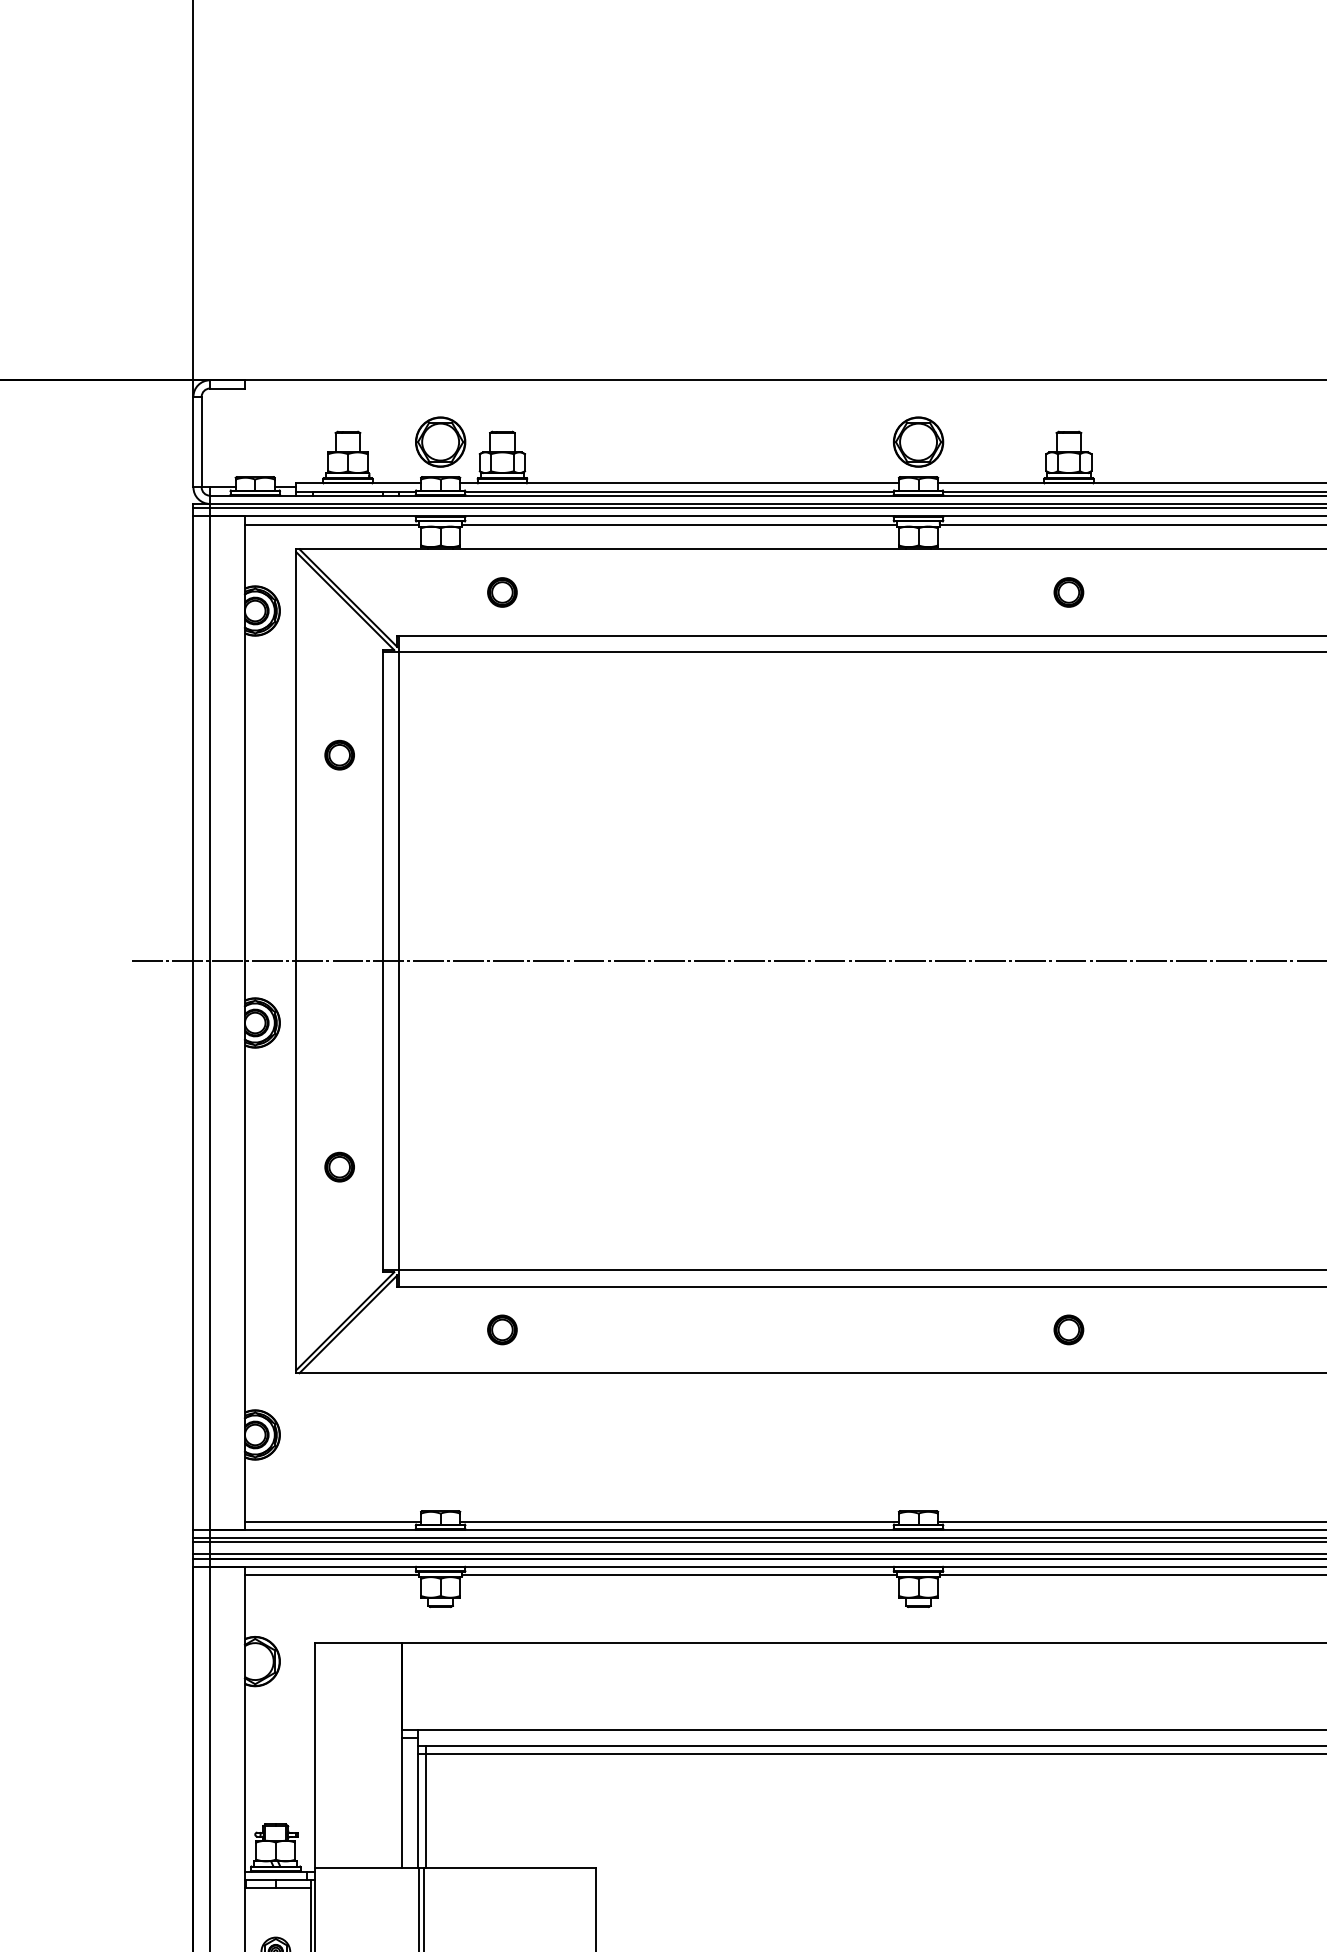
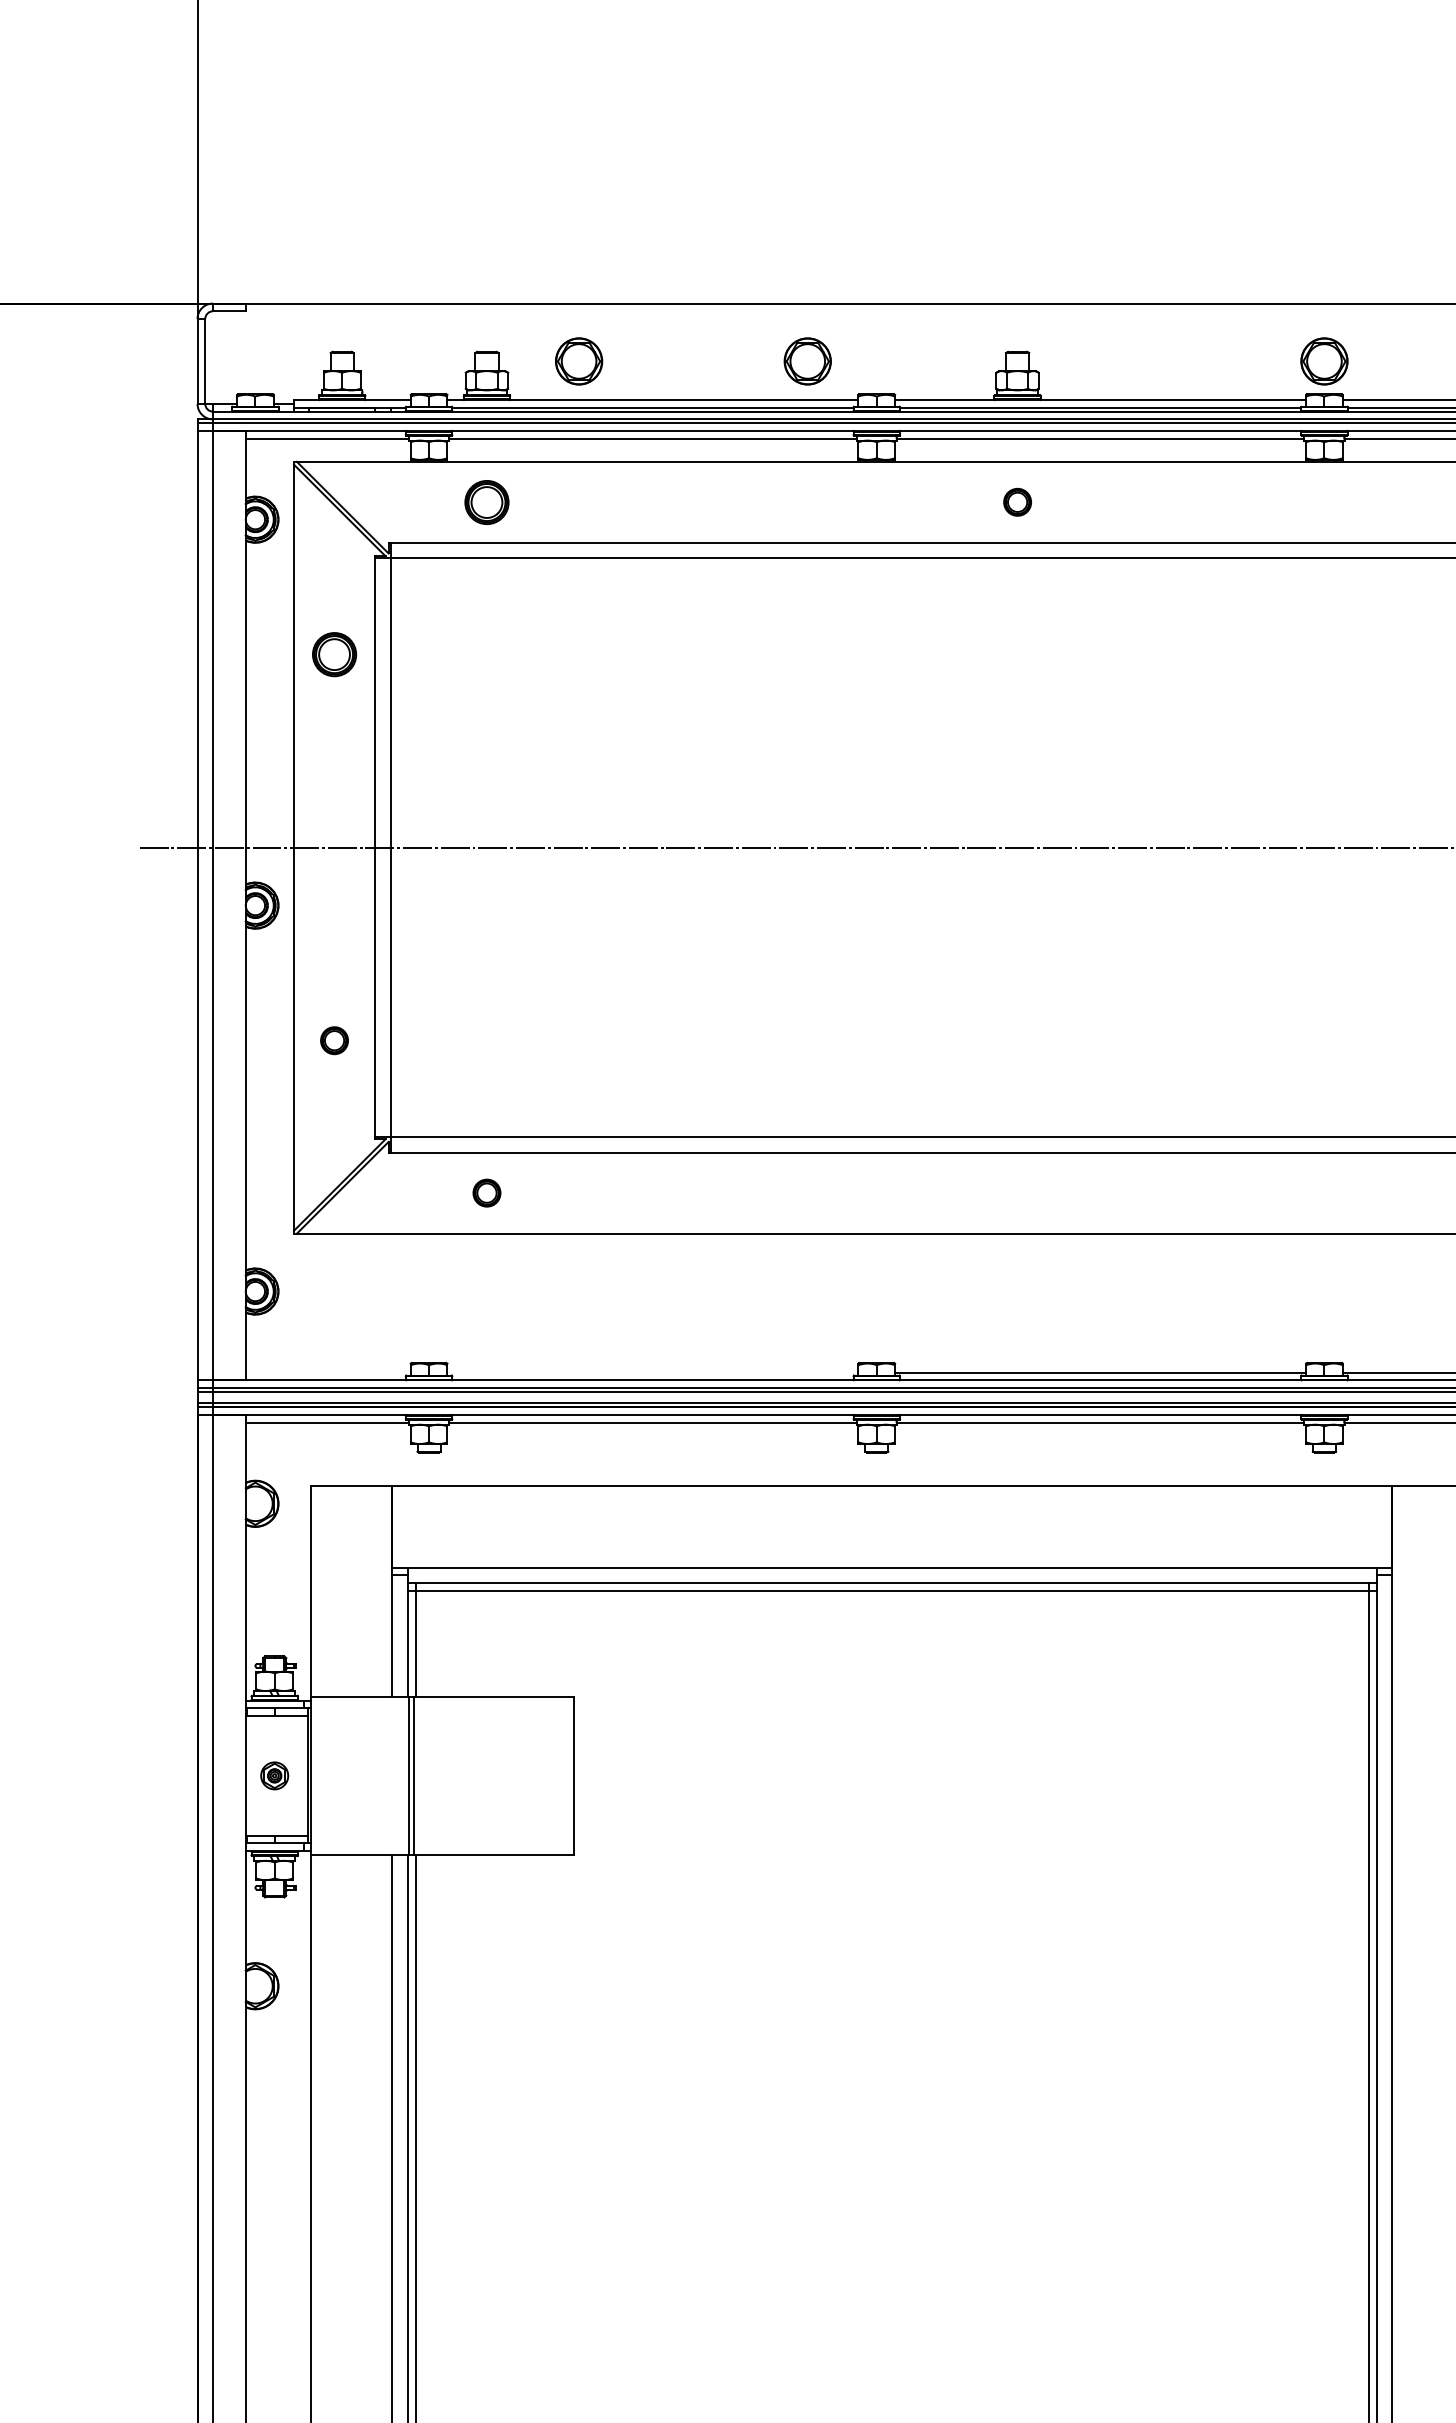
part: (441, 442) -> (579, 361), moved
part: (918, 442) -> (807, 361), moved
part: (501, 591) -> (486, 501), size x1.6
part: (339, 754) -> (334, 654), size x1.6
part: (1068, 1329) -> (1017, 1192), removed
line: (332, 1521) -> (327, 1372), removed
line: (679, 1521) -> (652, 1372), removed

